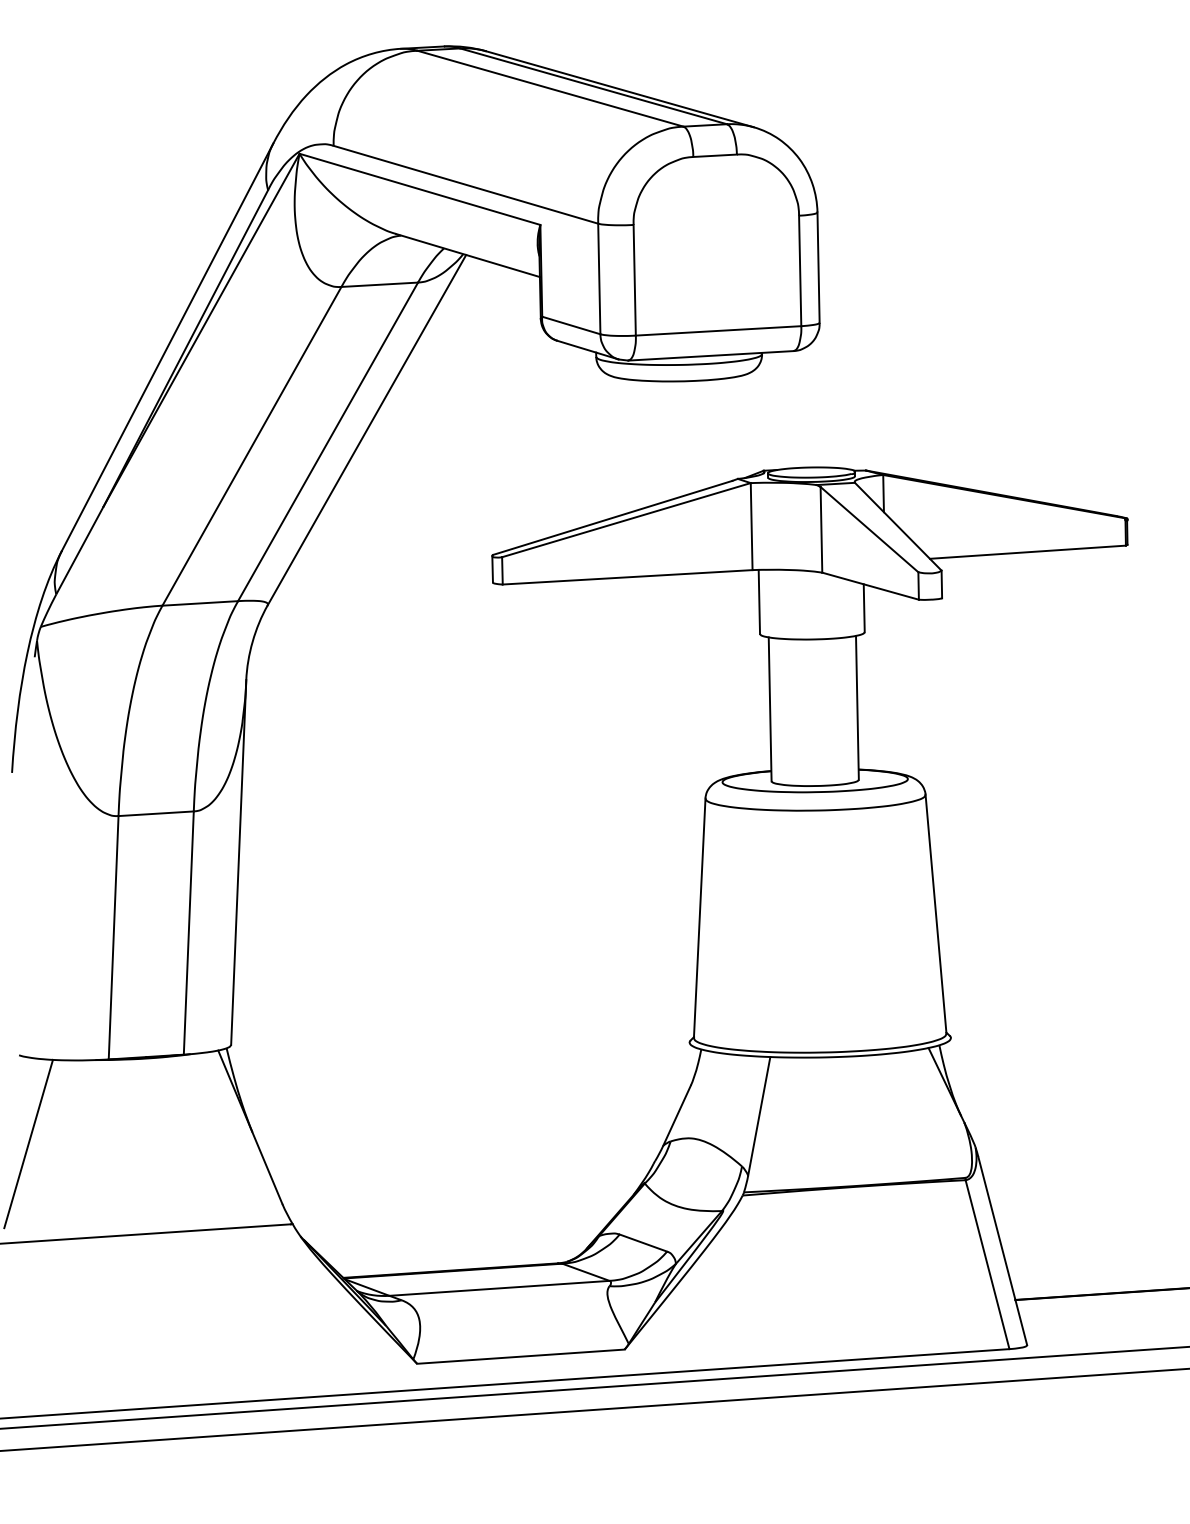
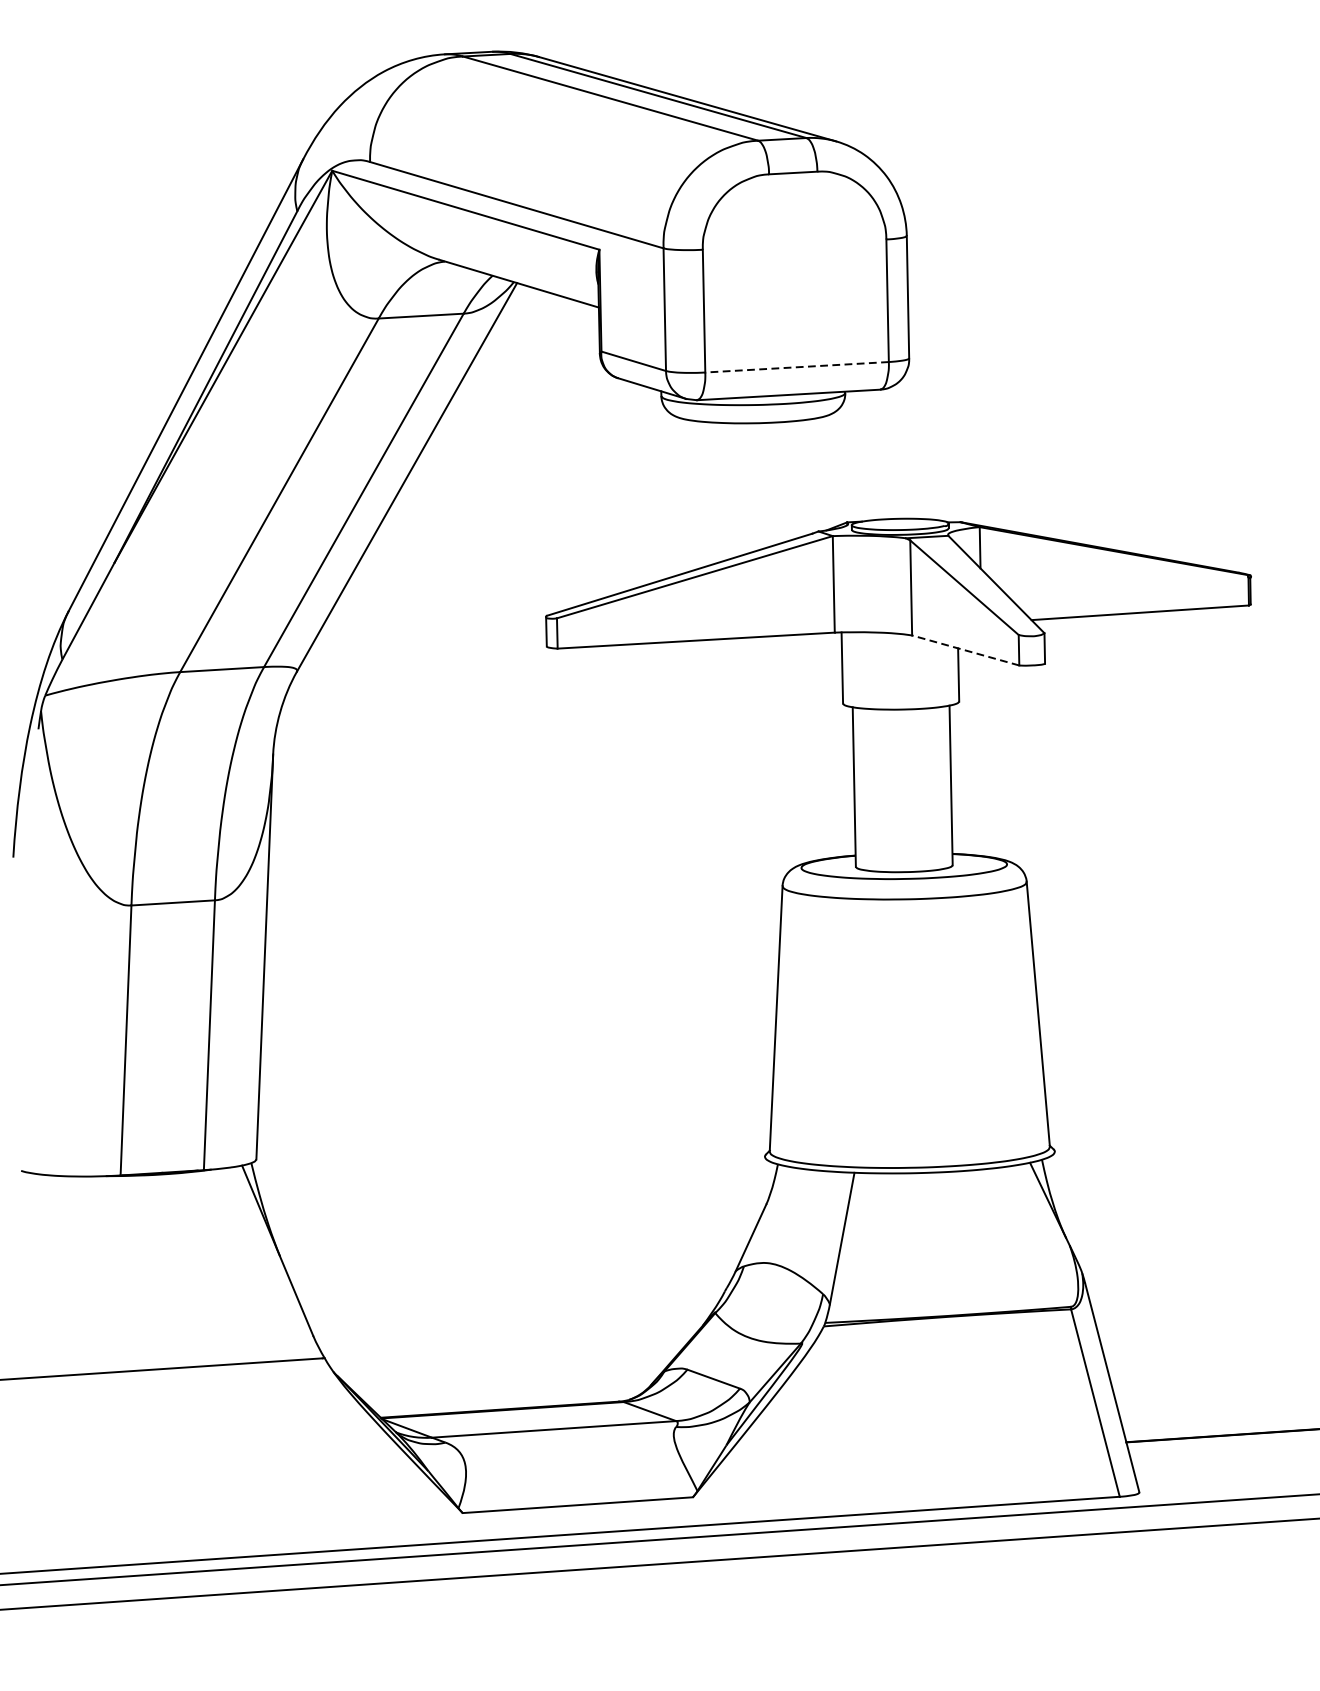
line: (718, 330) -> (796, 366), solid -> dashed
line: (870, 586) -> (965, 650), solid -> dashed
line: (28, 1143) -> (31, 1268), removed

